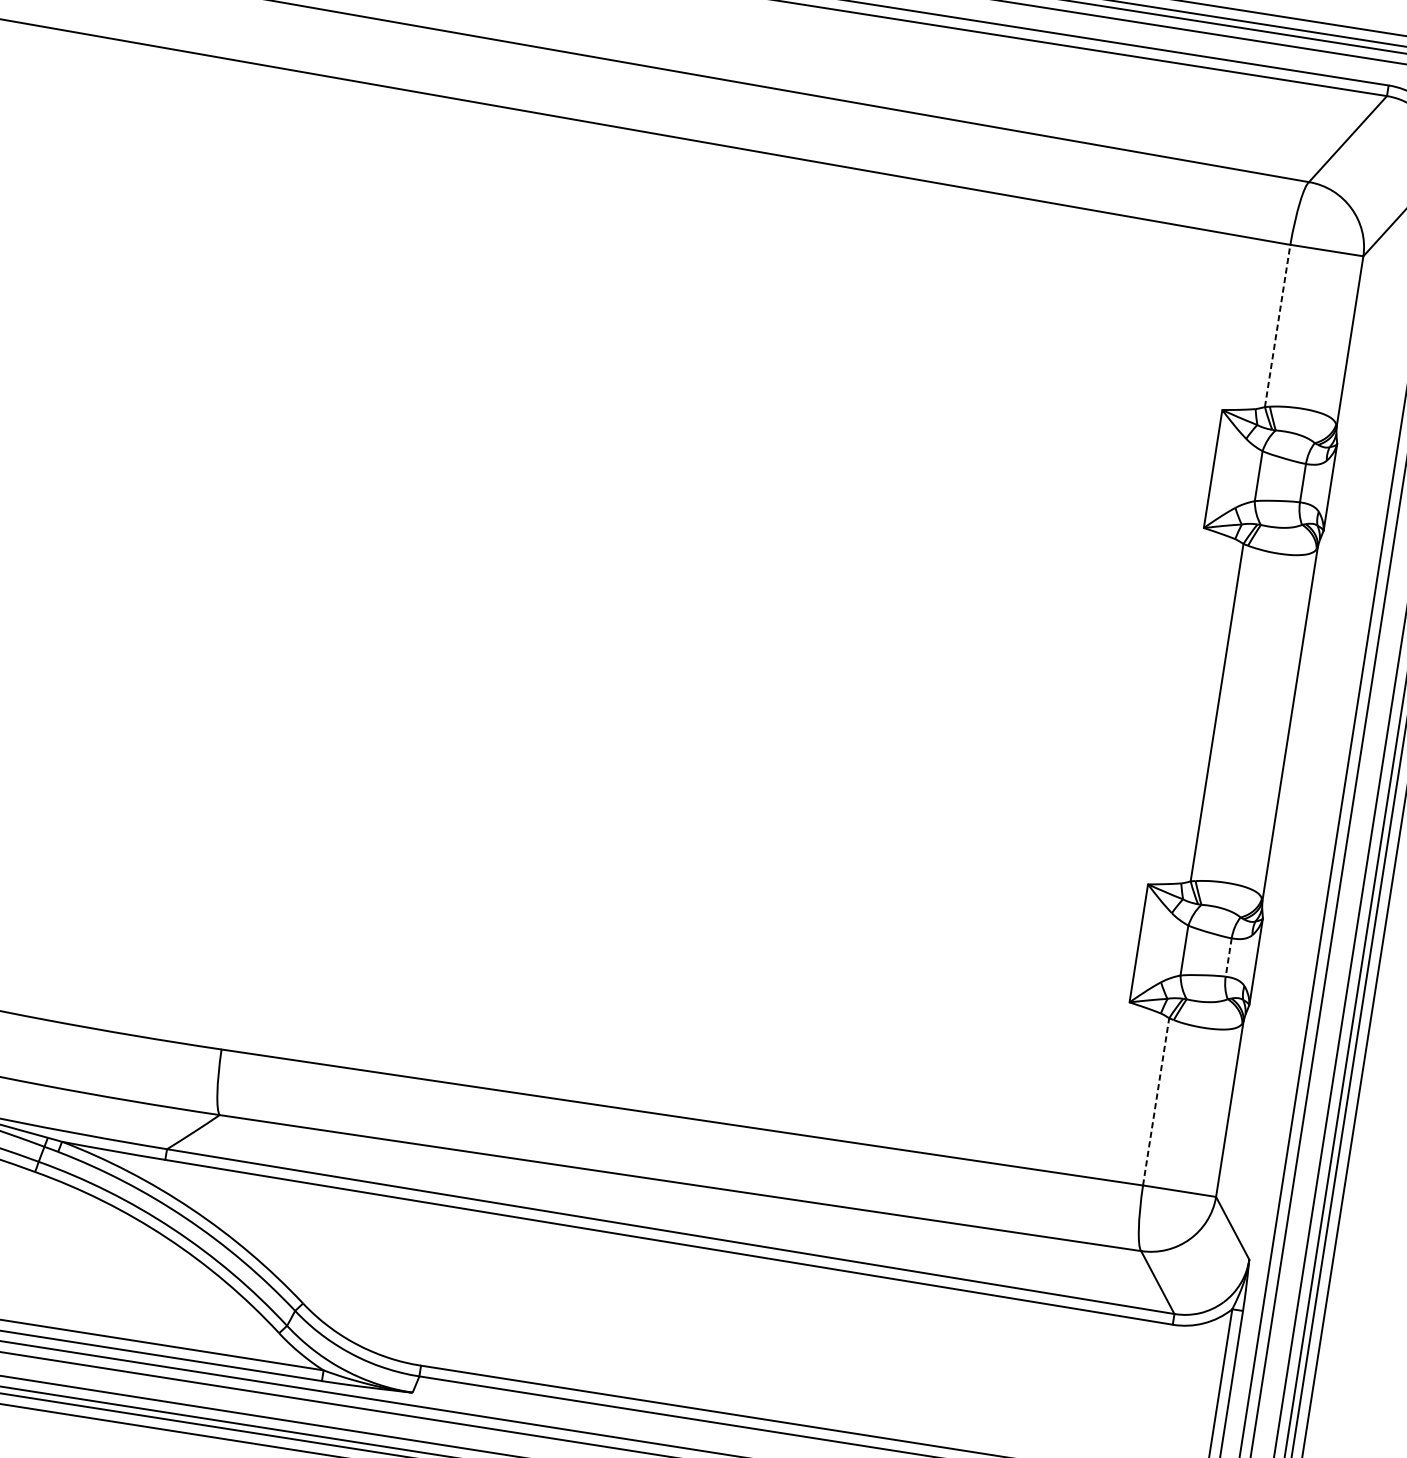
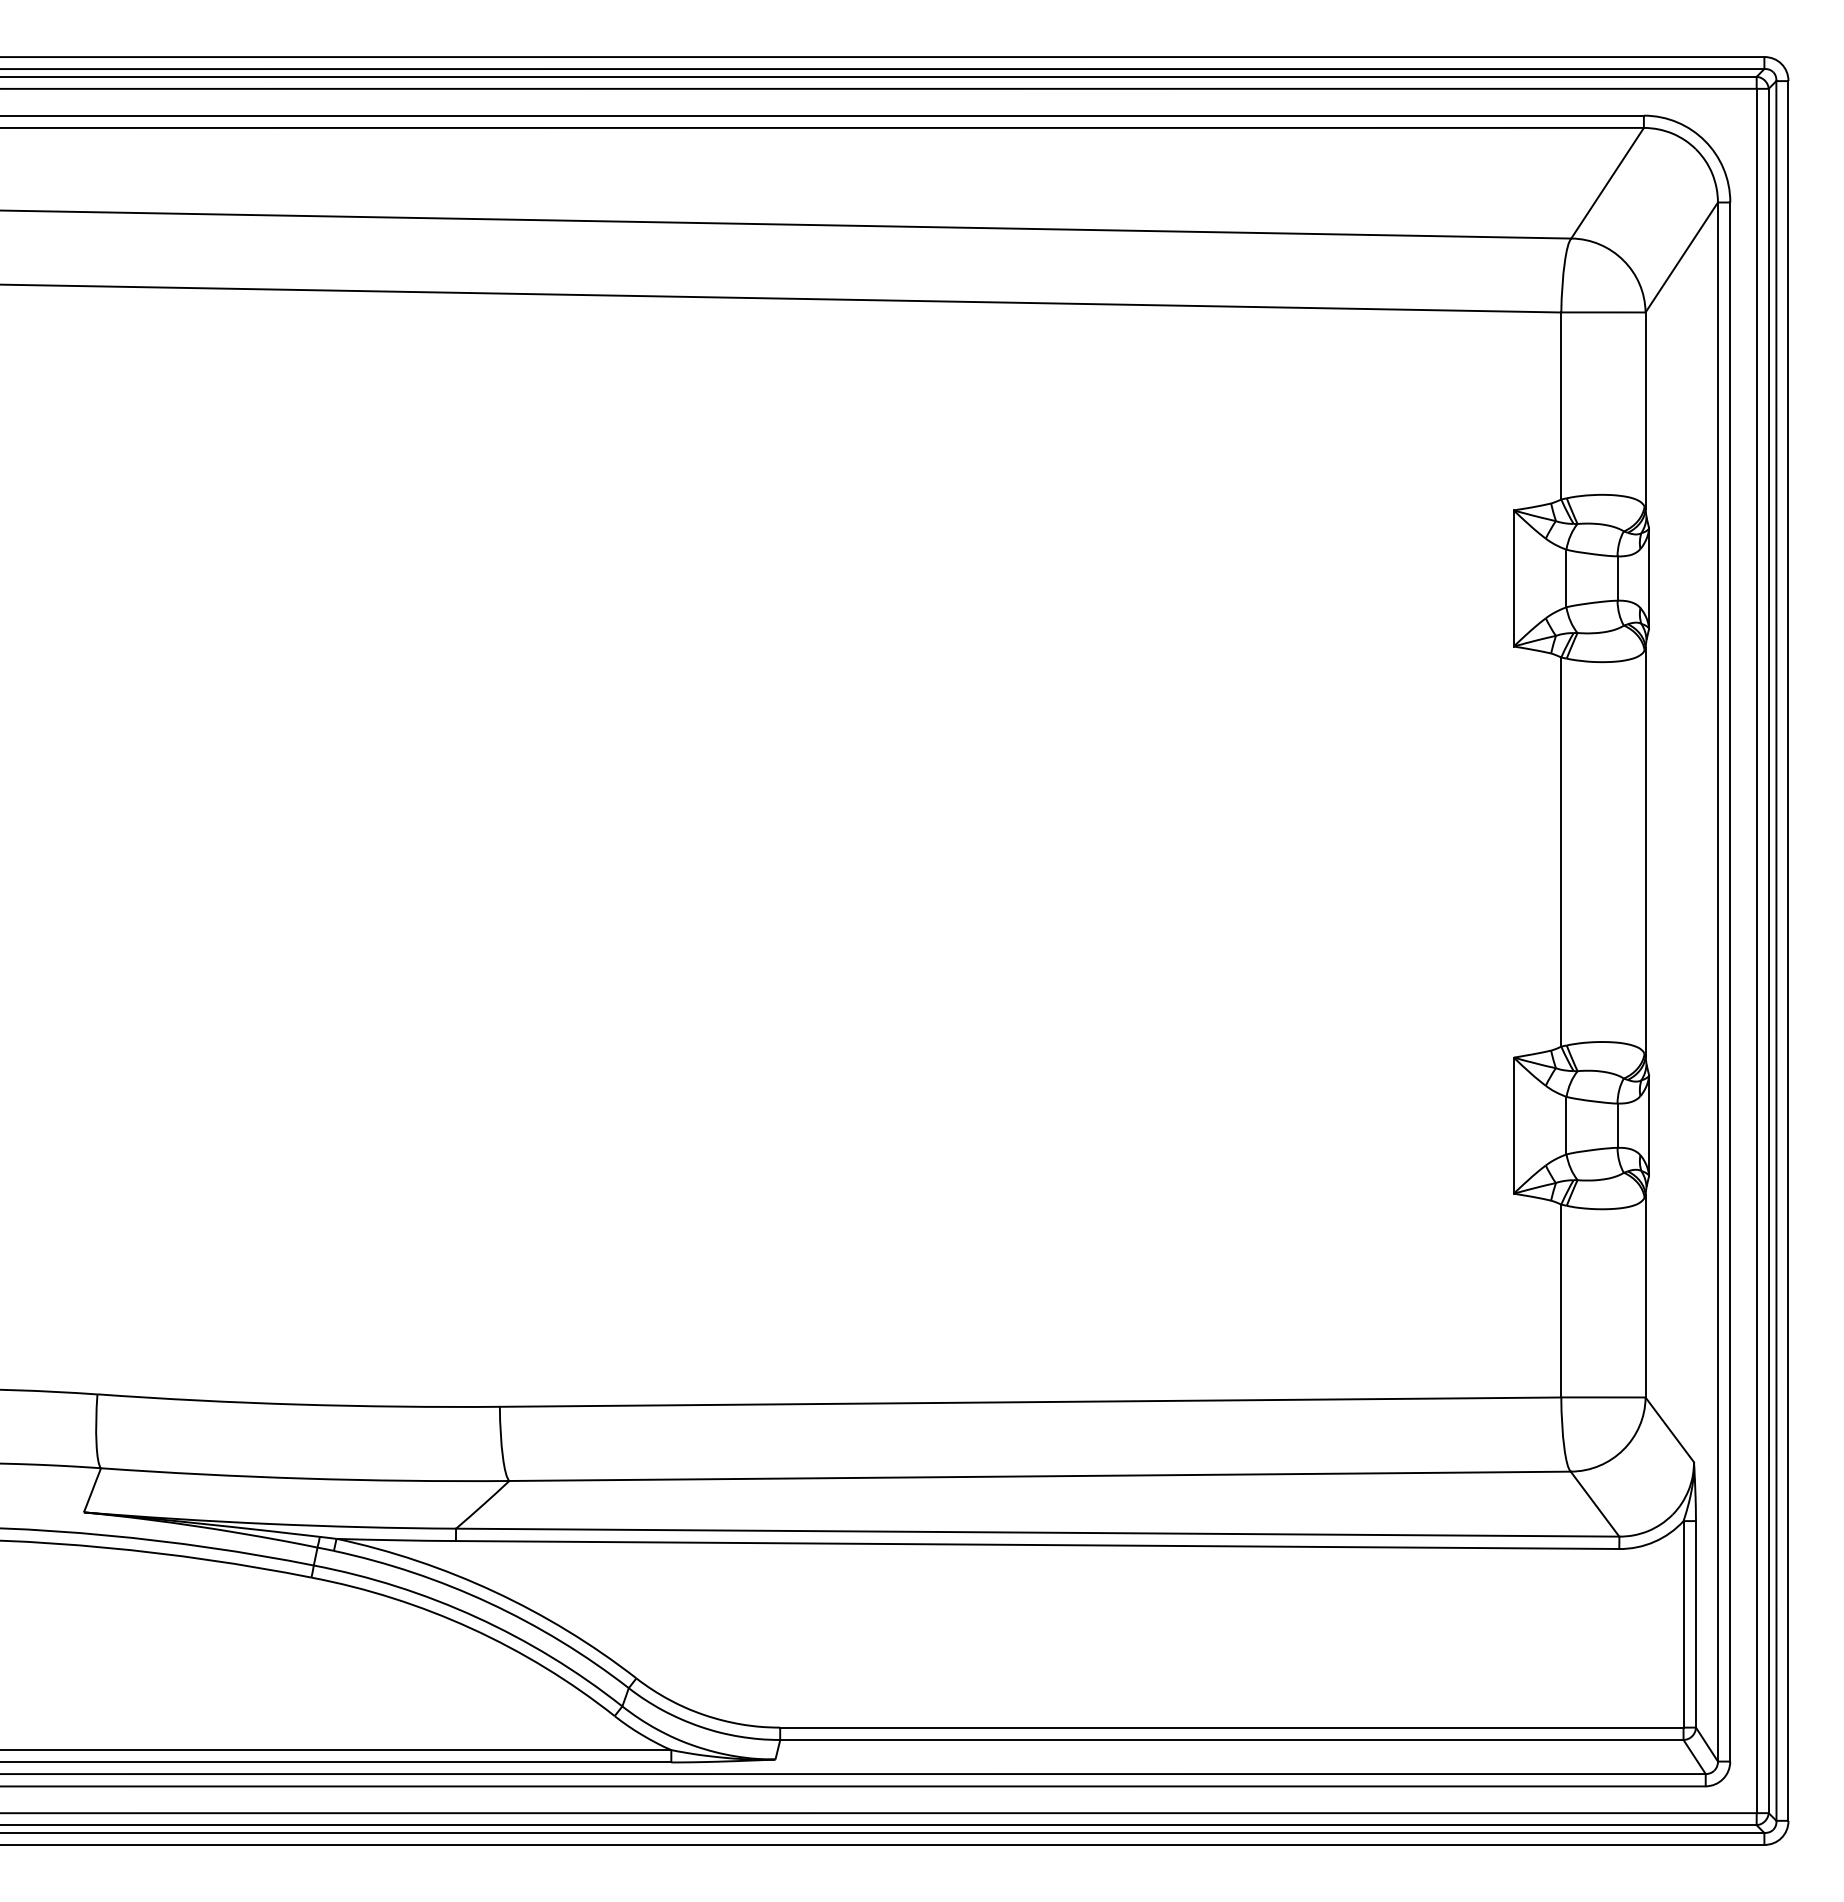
line: (1277, 326) -> (1561, 406), dashed -> solid
line: (1228, 958) -> (1617, 1126), dashed -> solid
line: (1156, 1101) -> (1561, 1300), dashed -> solid

